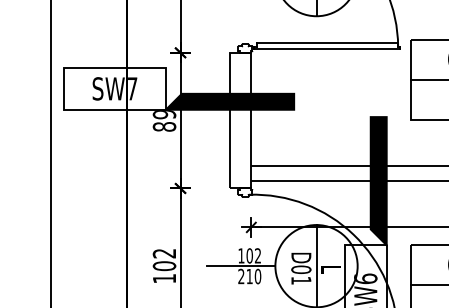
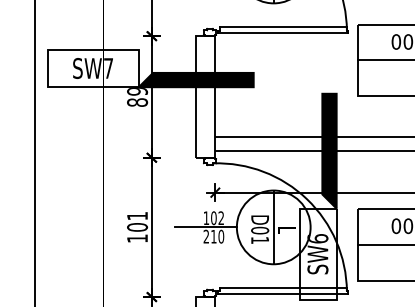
text: (164, 254) -> (137, 216), 102 -> 101

